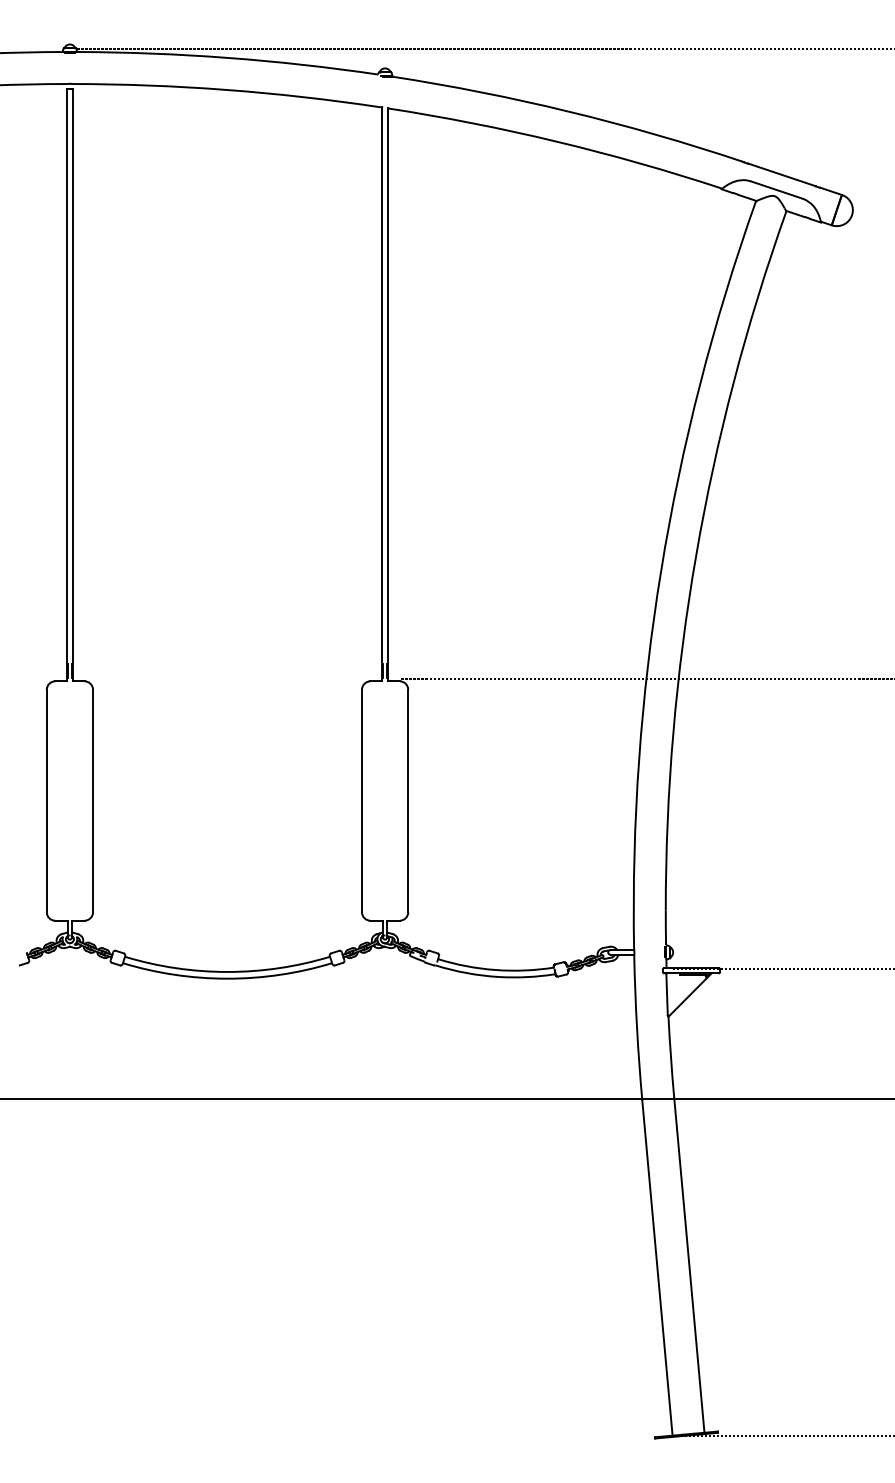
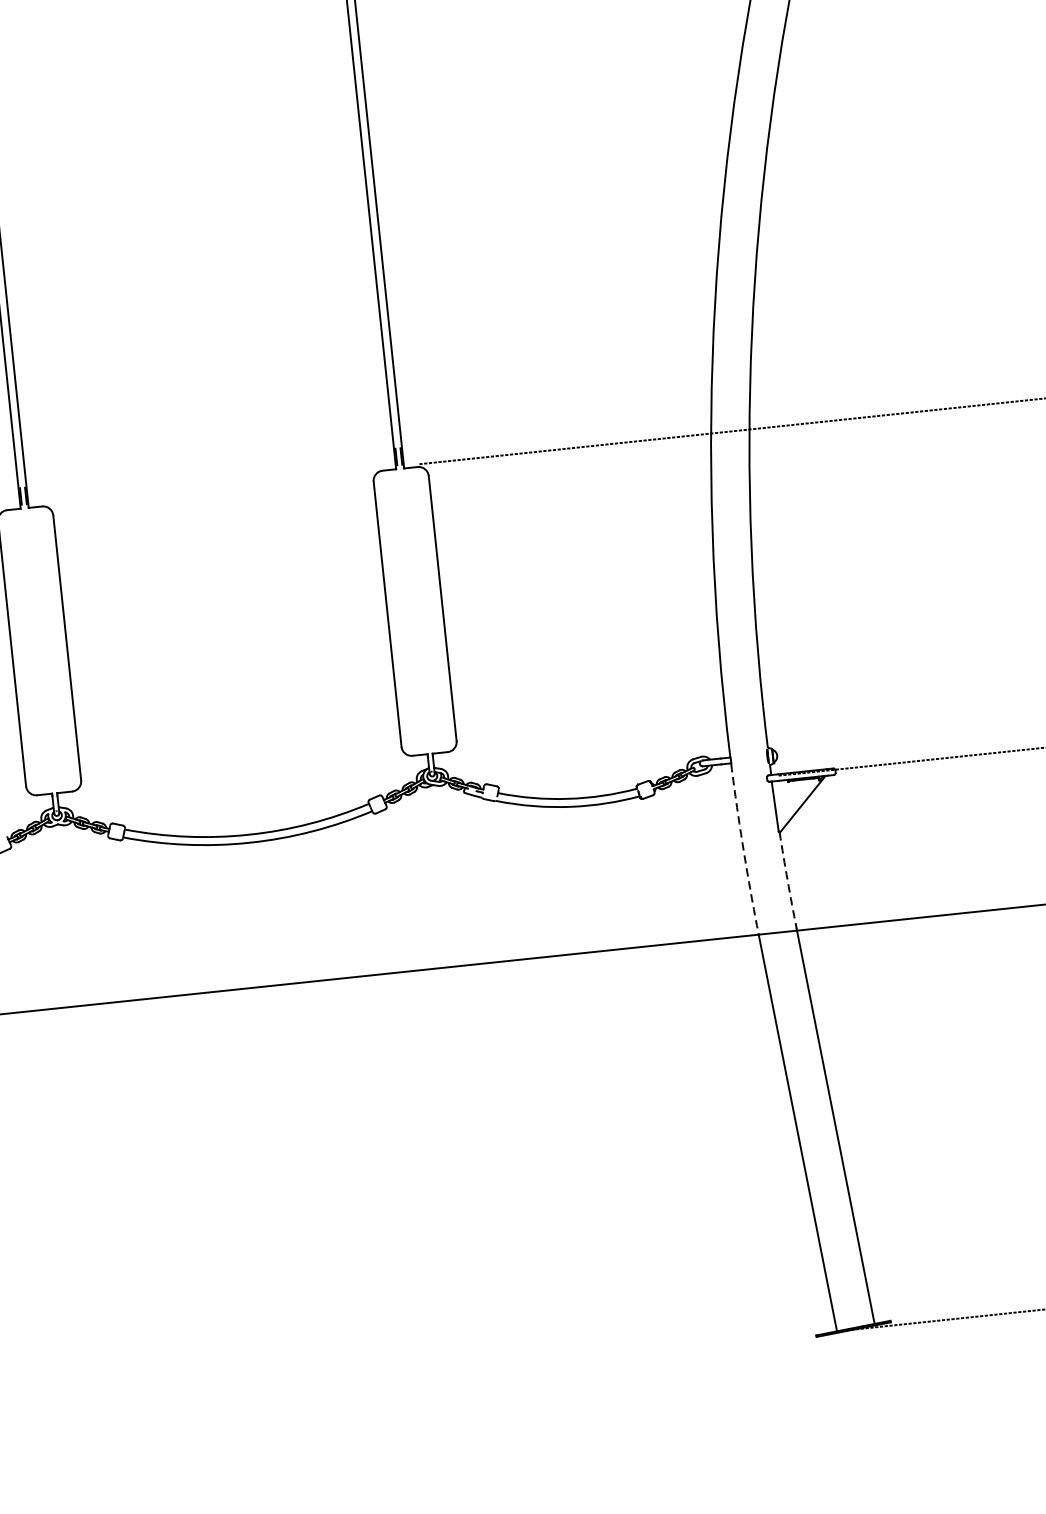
arc: (637, 1028) -> (744, 850), solid -> dashed
arc: (670, 1057) -> (787, 881), solid -> dashed

